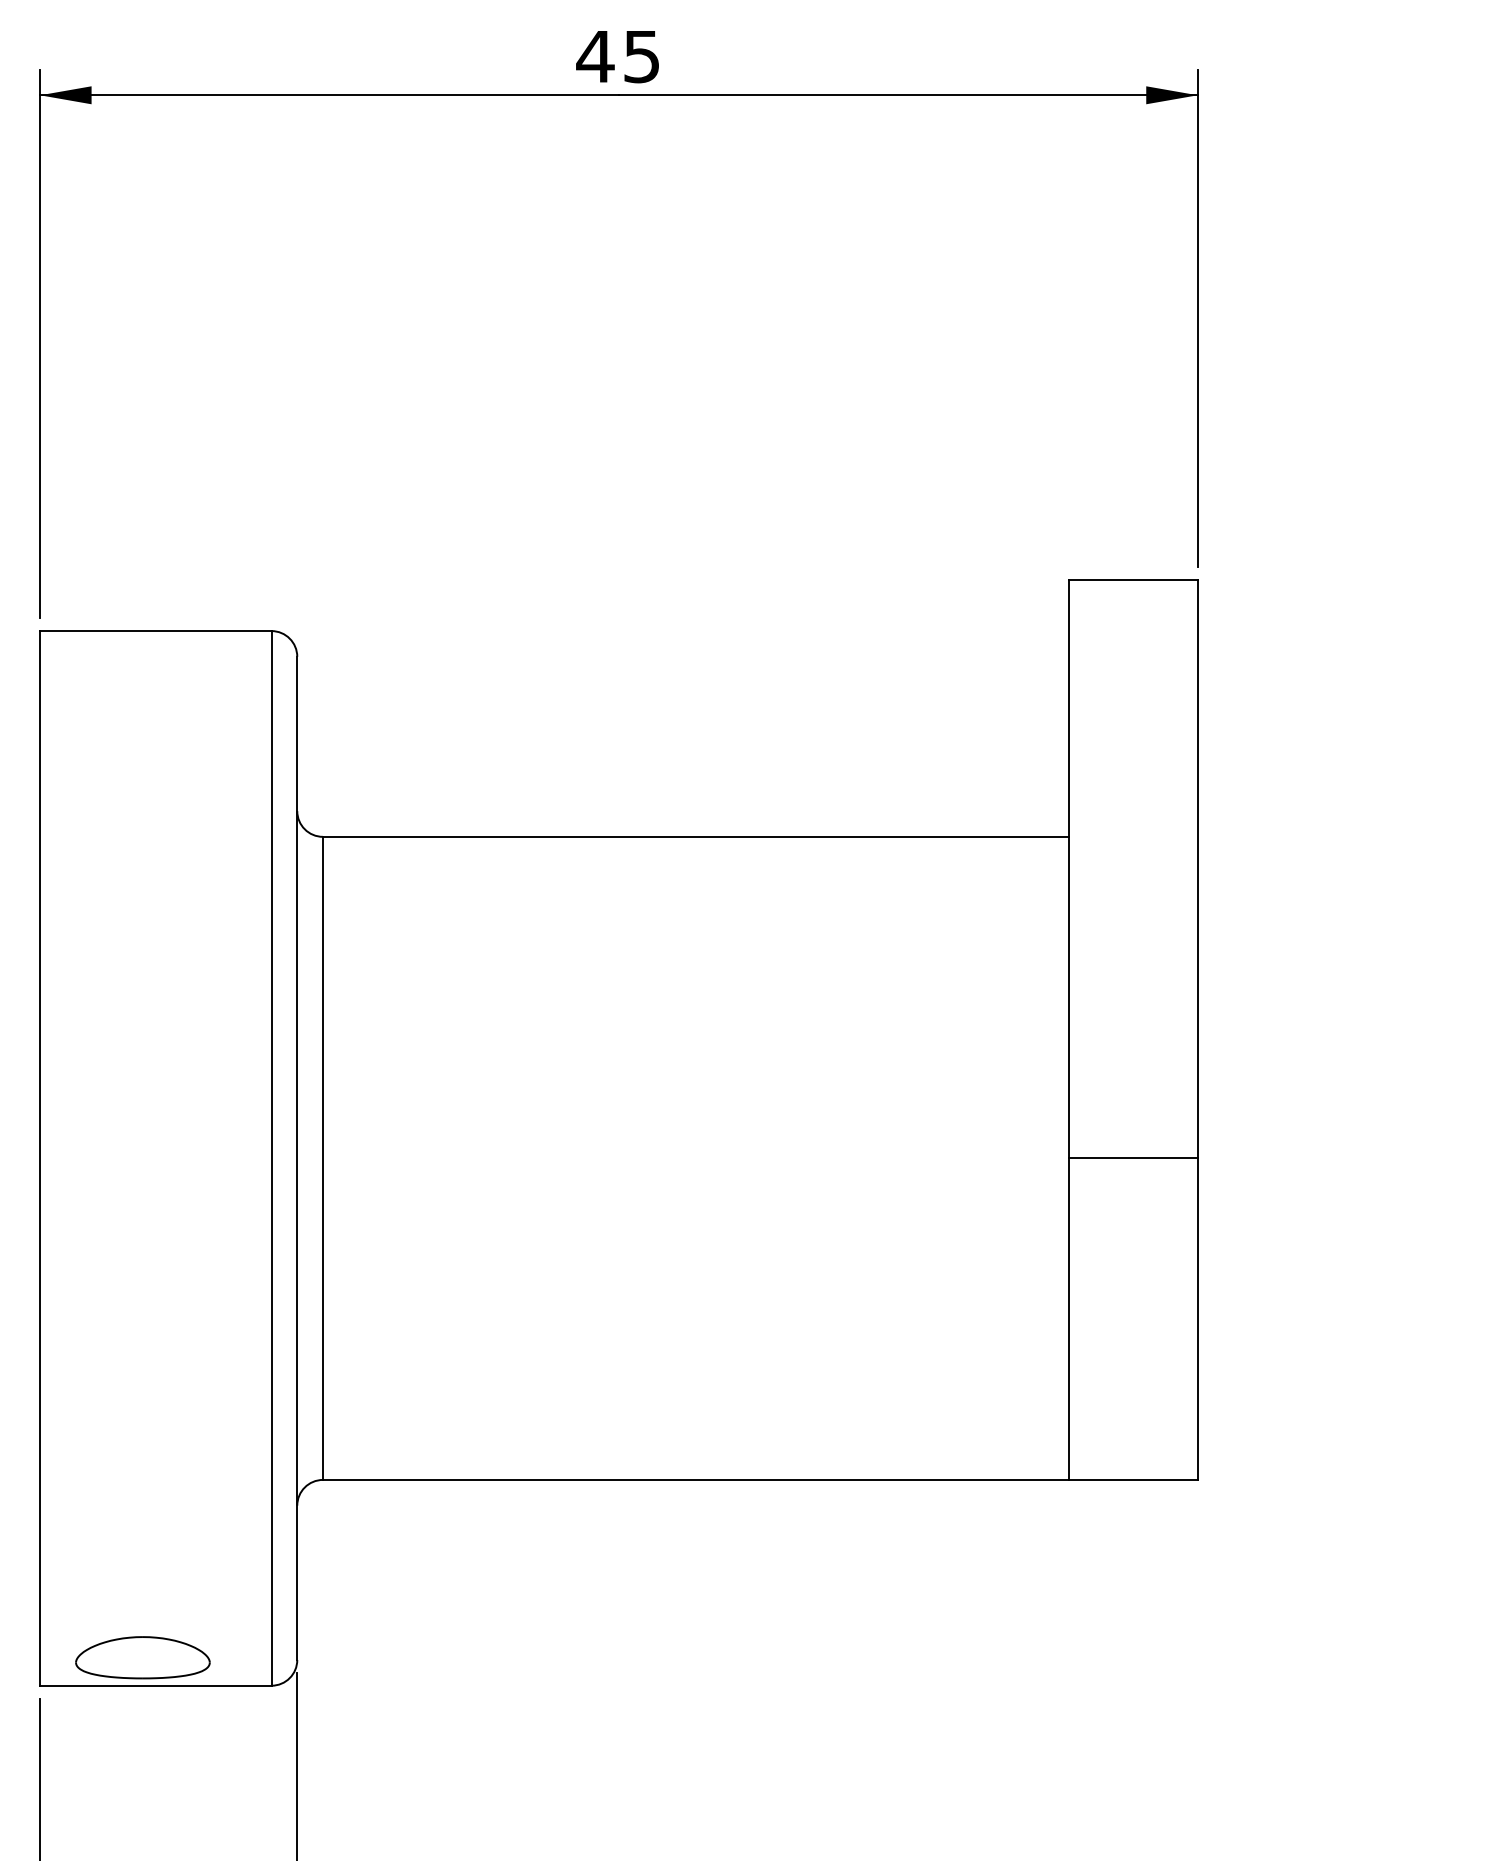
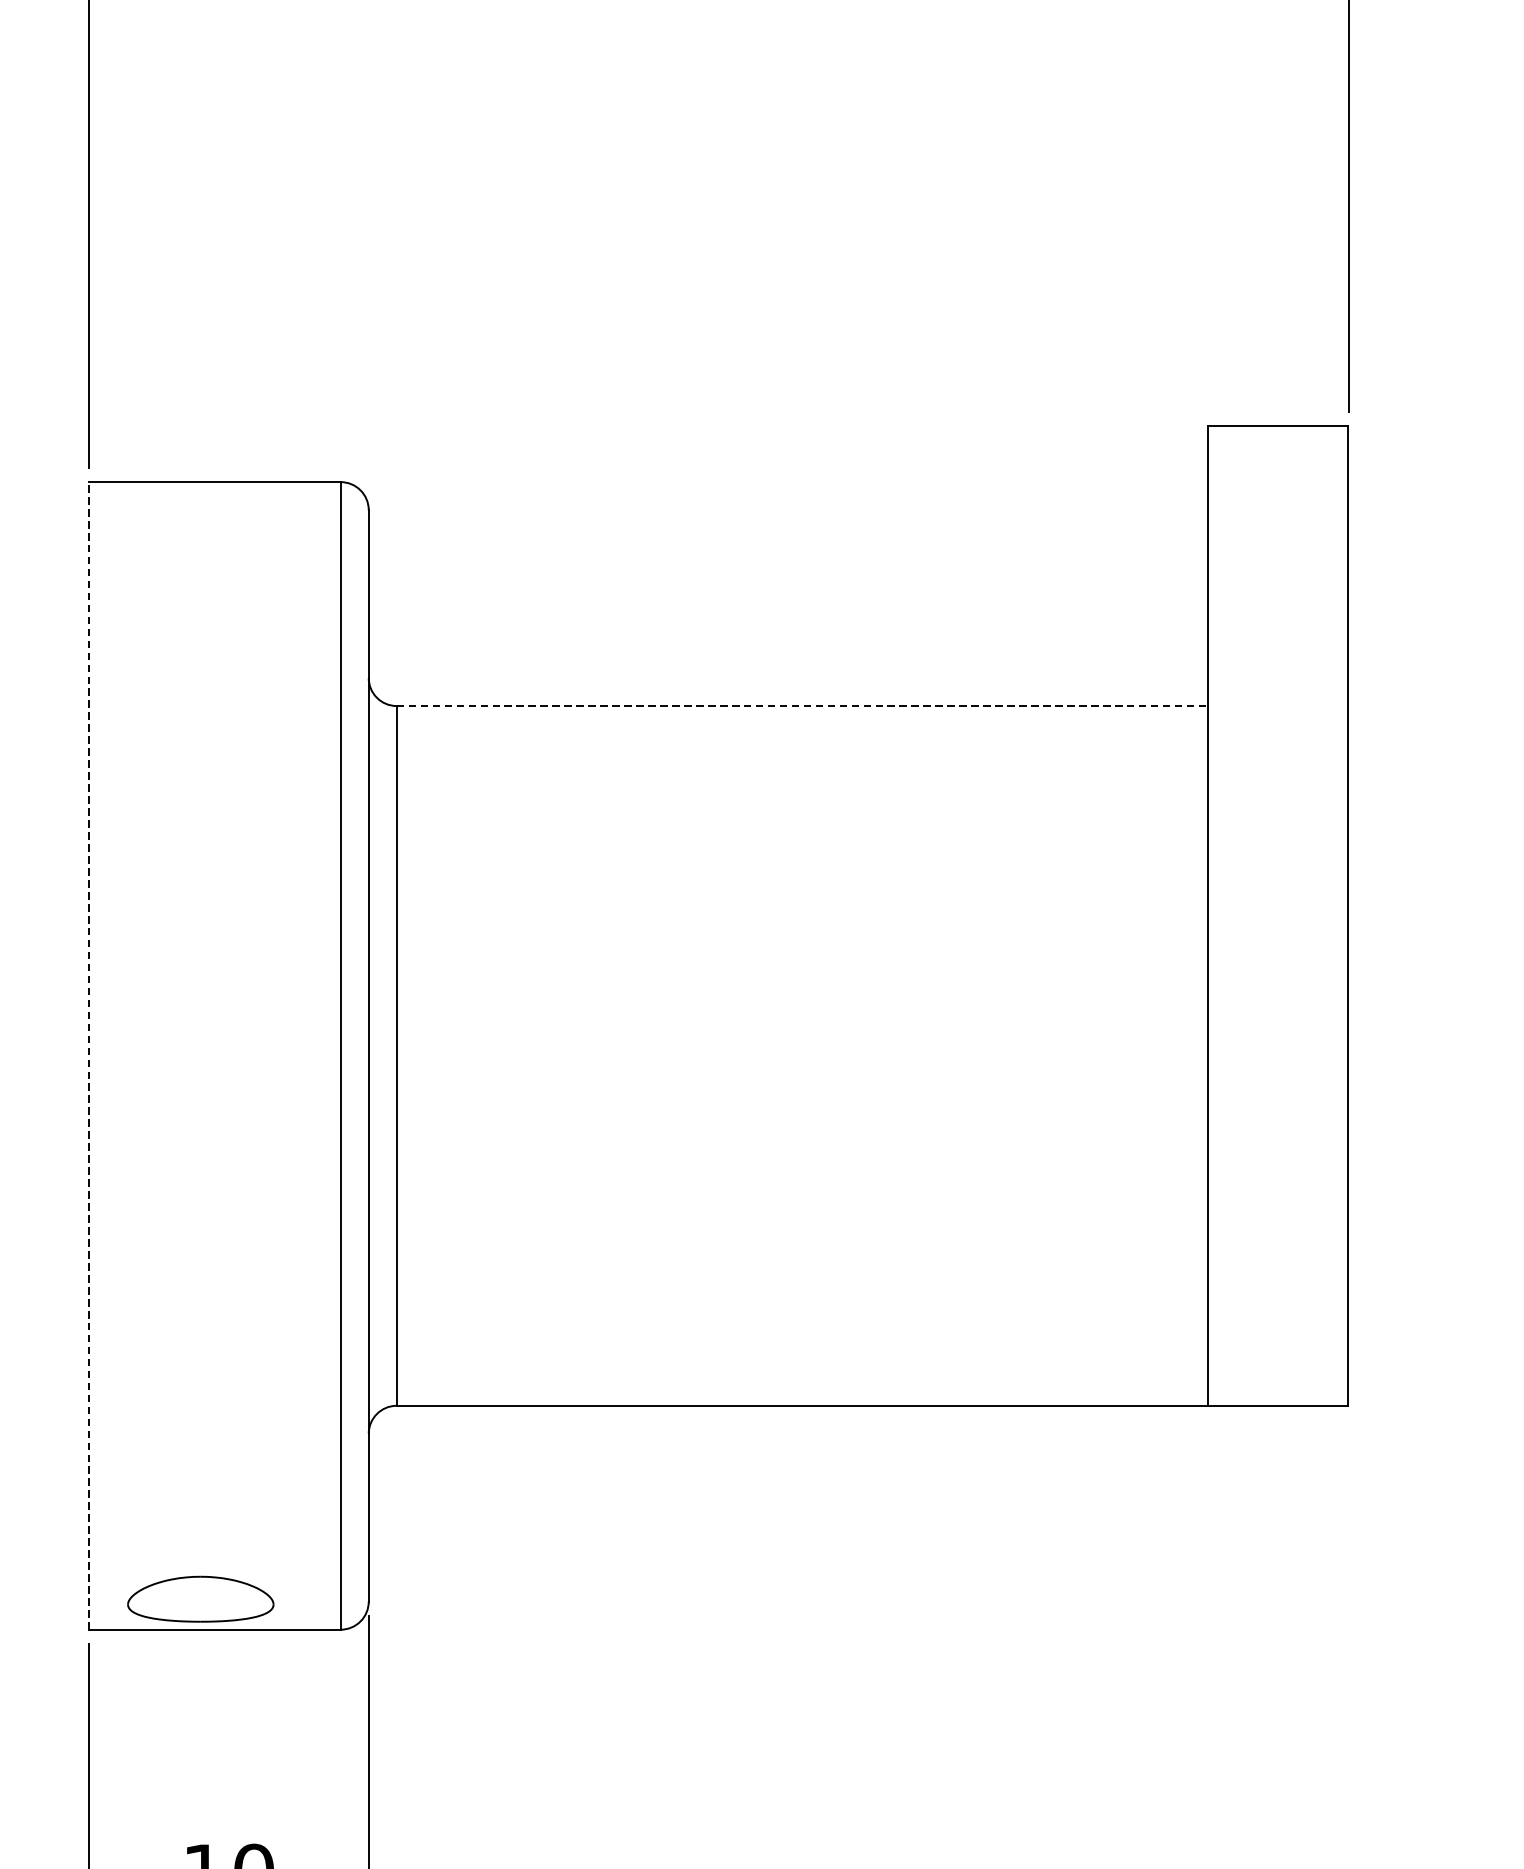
line: (695, 836) -> (802, 705), solid -> dashed
line: (40, 1157) -> (89, 1054), solid -> dashed
line: (1132, 1158) -> (1277, 1056), removed

